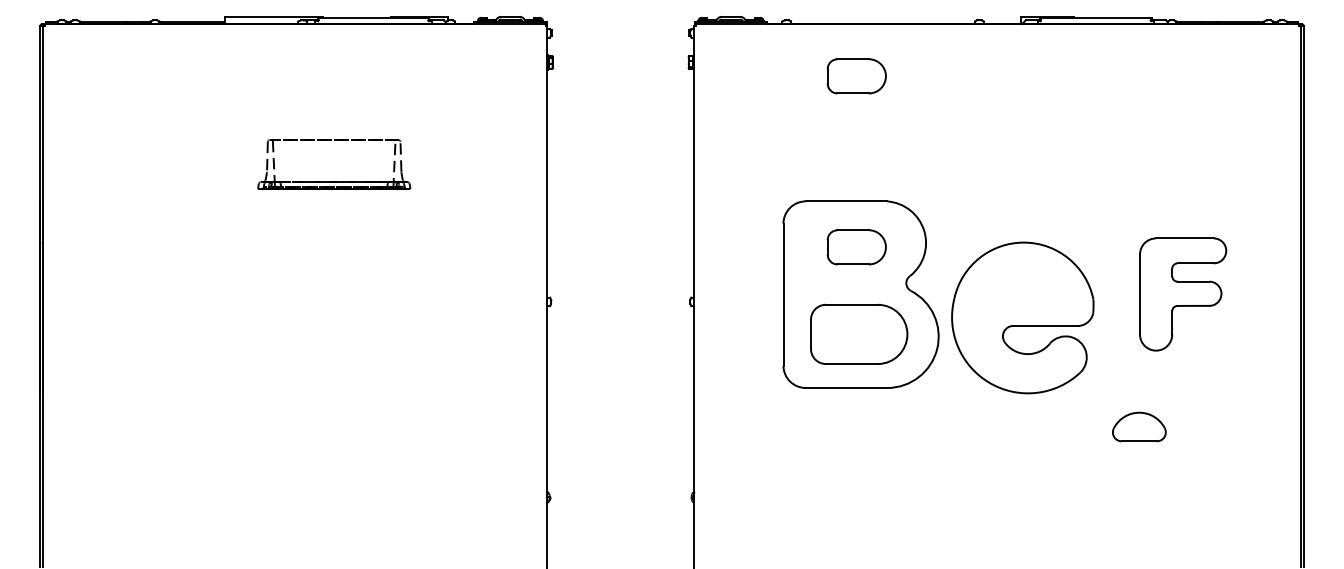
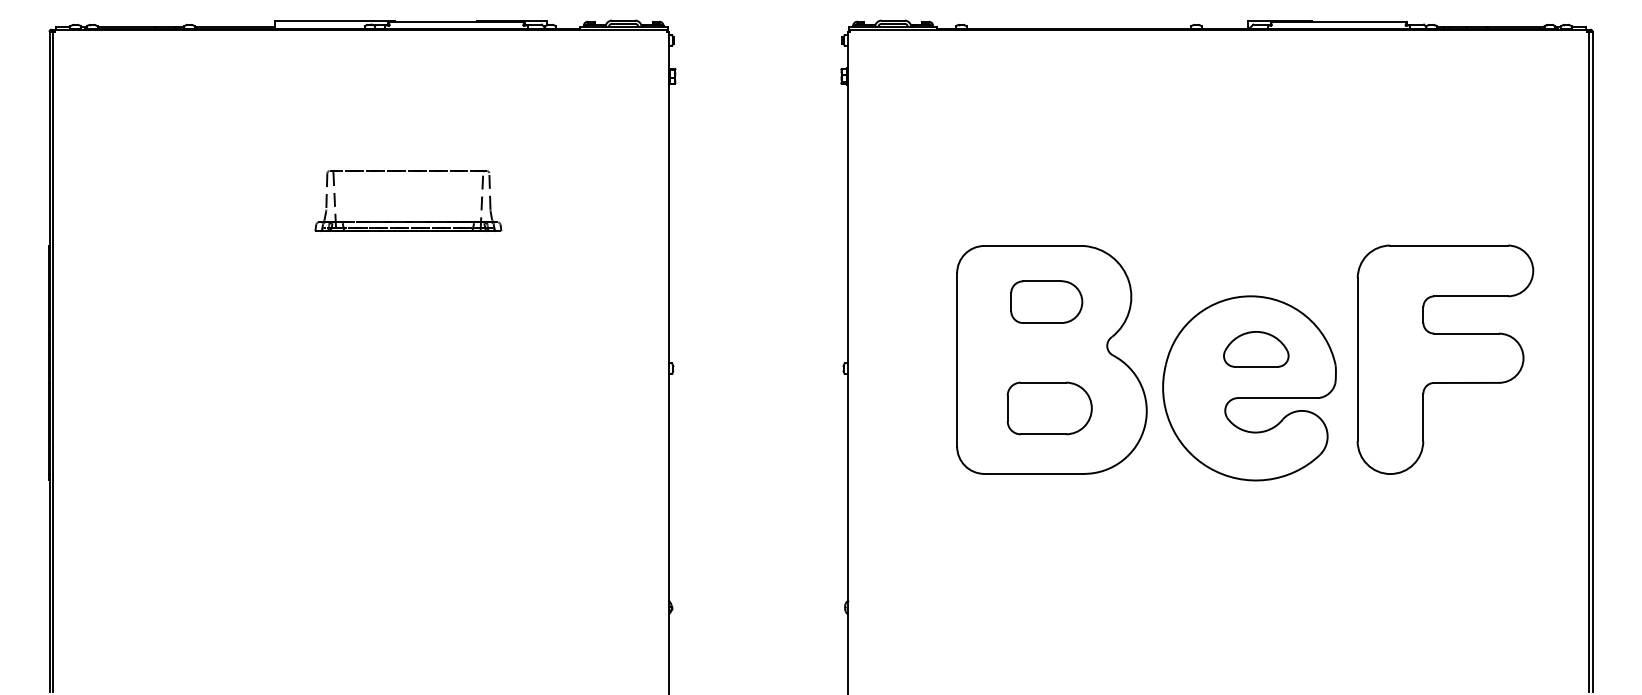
part: (856, 76) -> (1046, 93), removed
part: (1182, 294) -> (1444, 359), size x1.67
part: (859, 334) -> (1050, 408), size x0.71
part: (1139, 426) -> (1256, 348), moved

